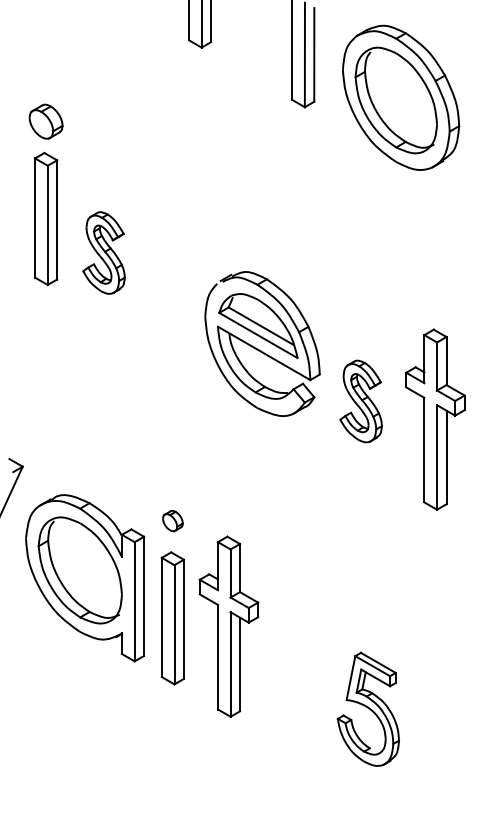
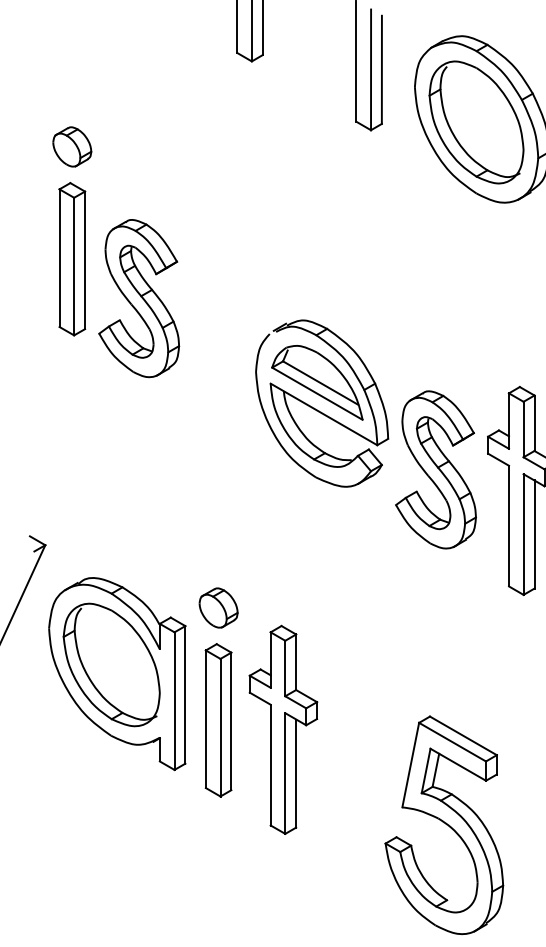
part: (103, 252) -> (138, 297), size x1.67
part: (360, 401) -> (435, 469), size x1.67
part: (172, 520) -> (218, 607), size x1.67
part: (368, 709) -> (444, 825), size x1.67

